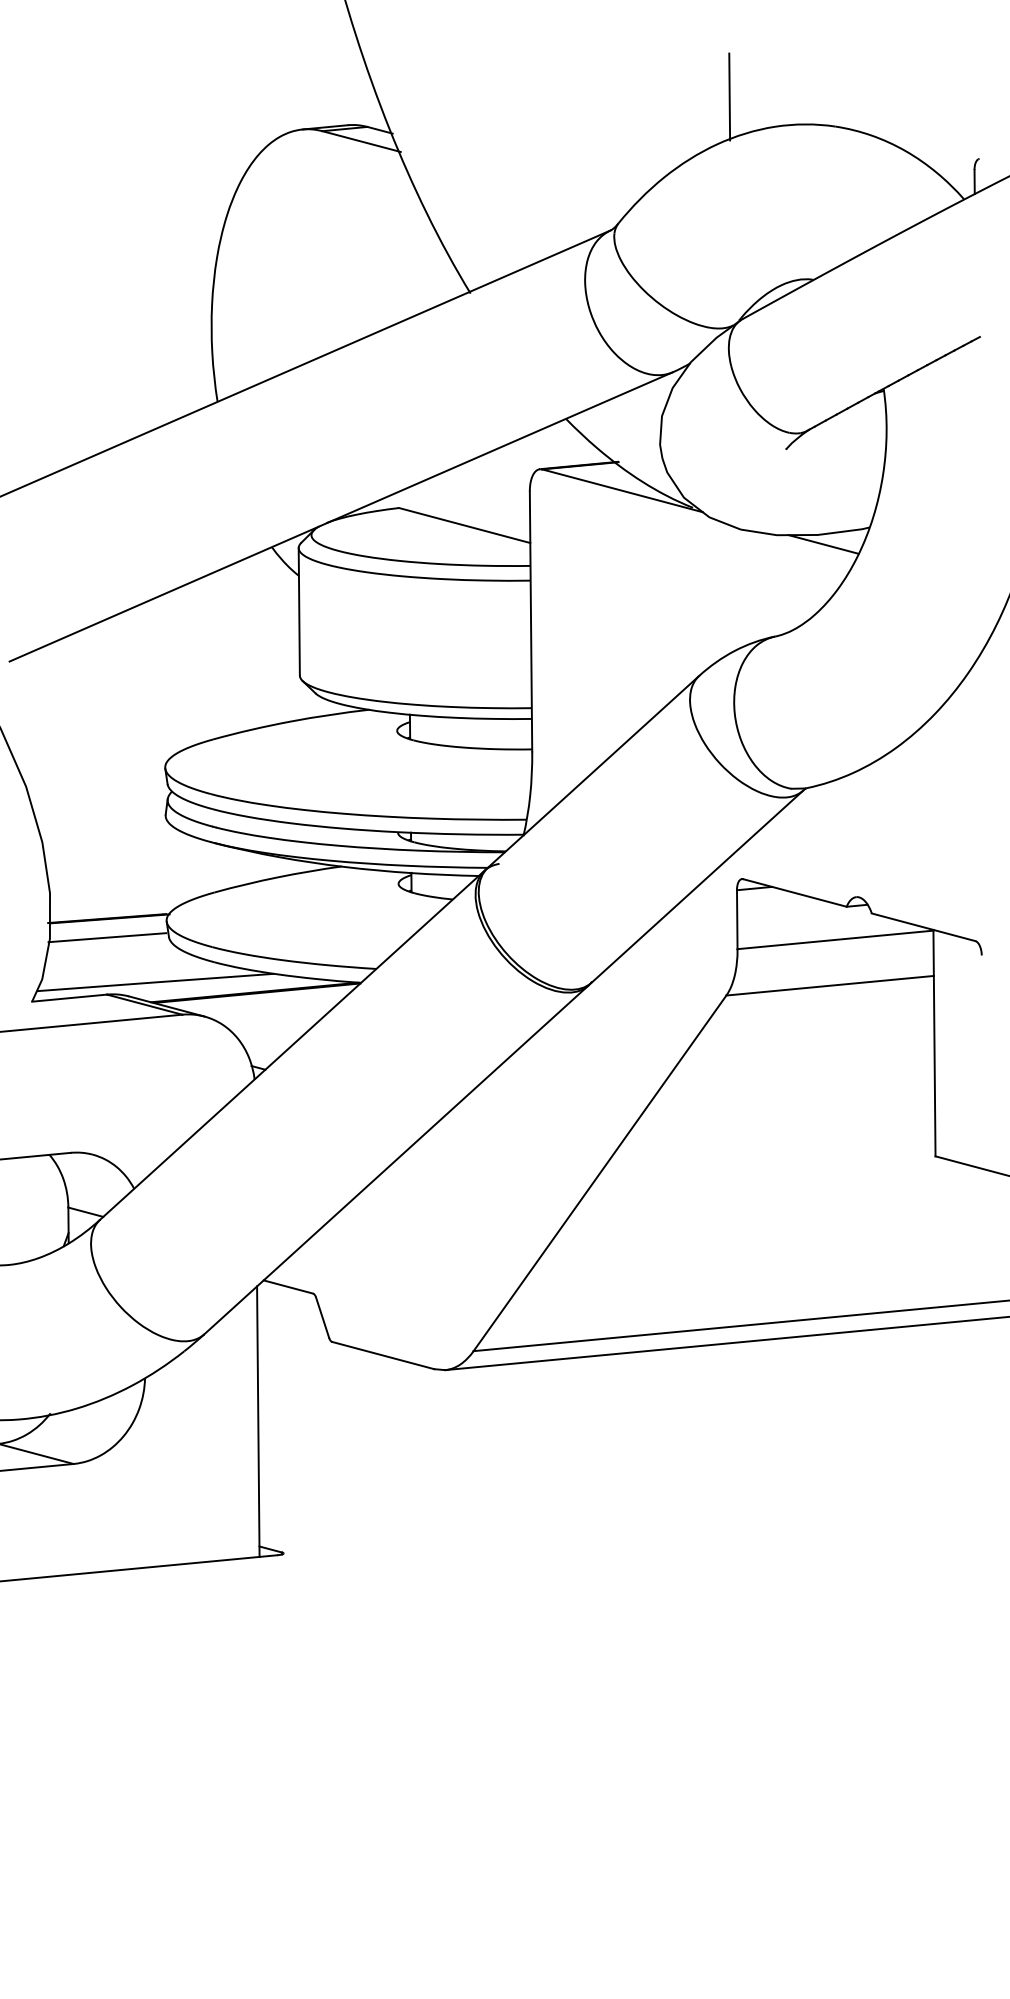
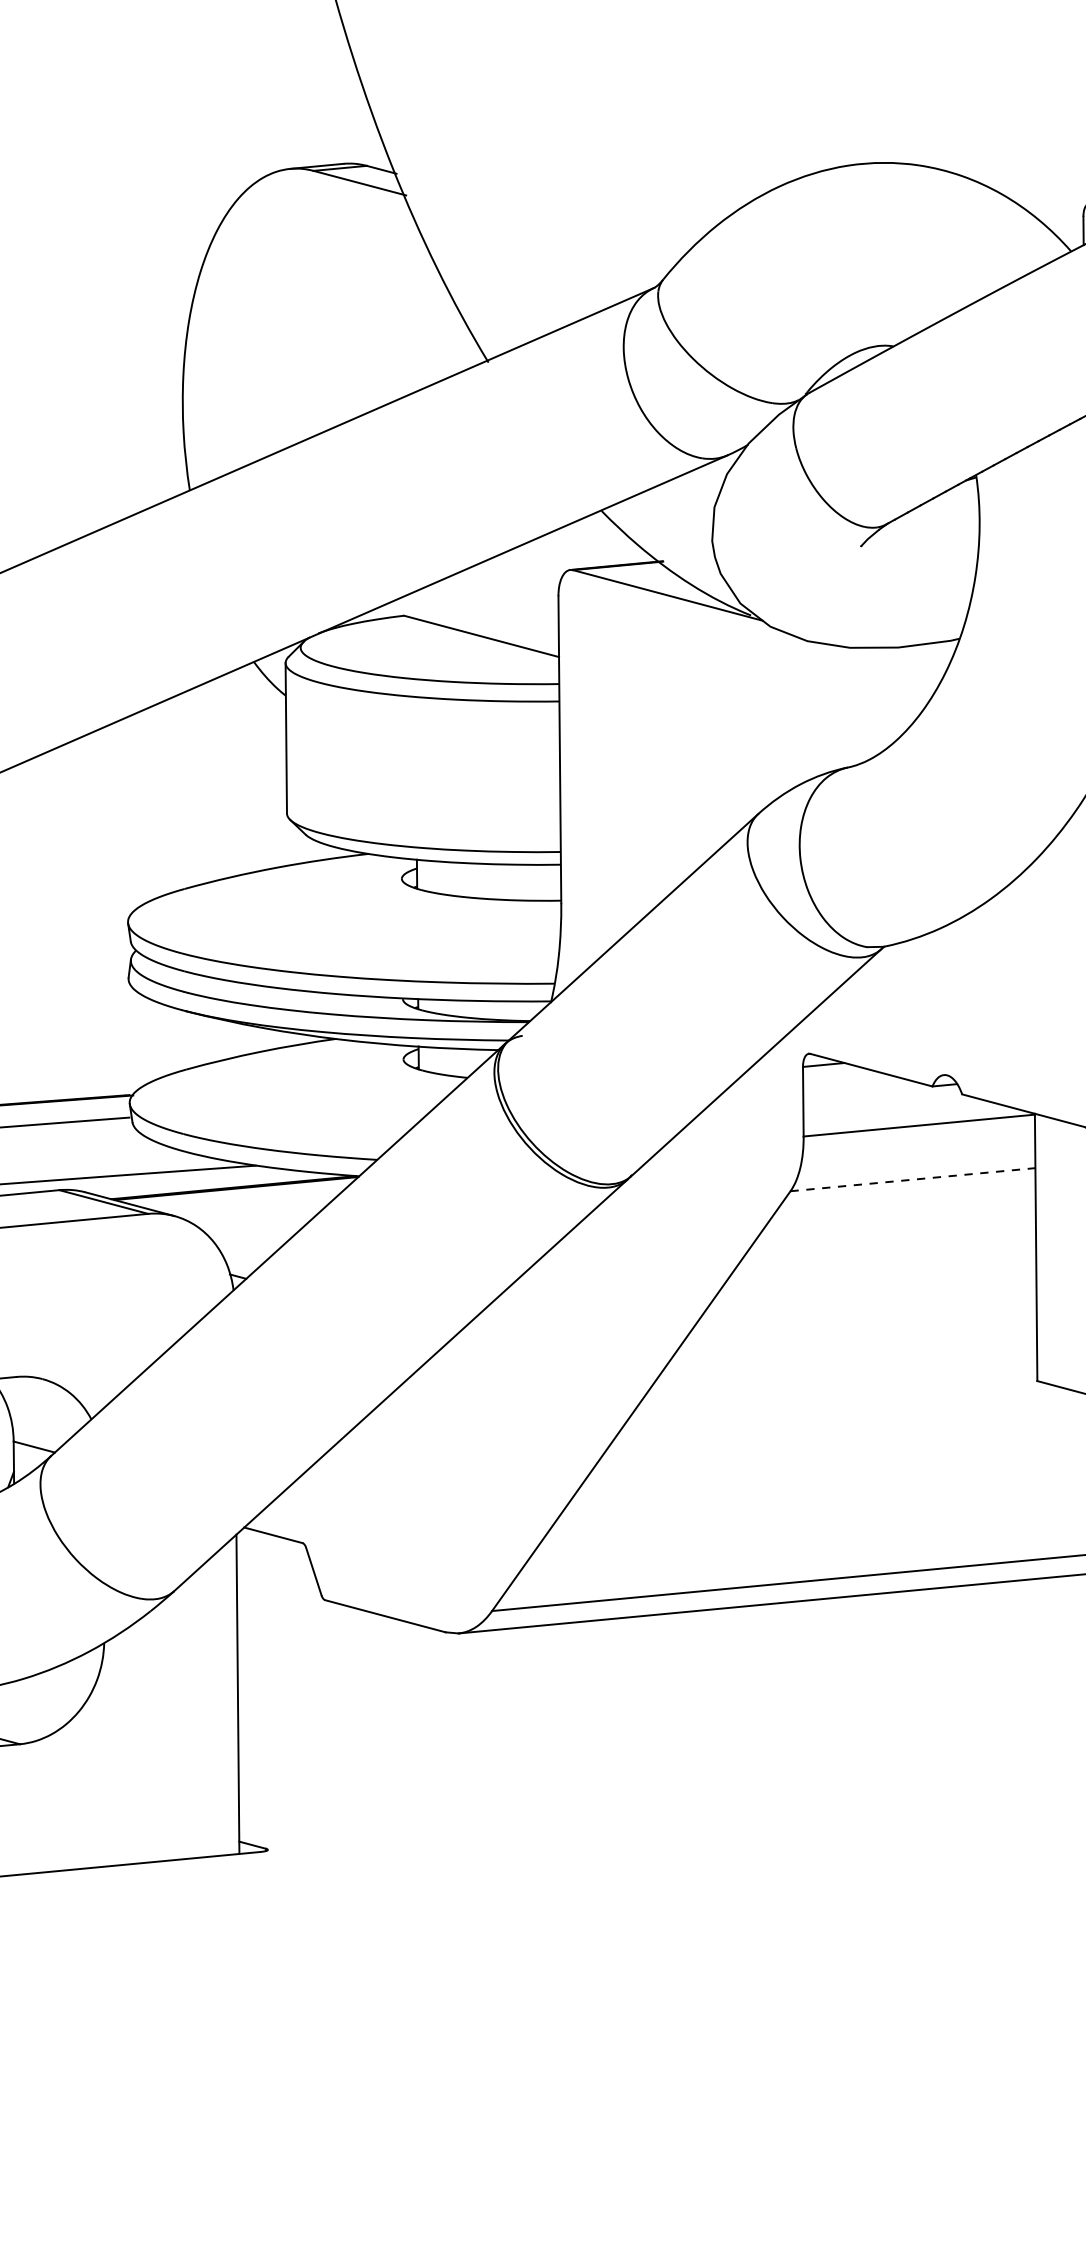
line: (729, 96) -> (794, 129), removed
line: (823, 544) -> (905, 658), removed
line: (830, 985) -> (913, 1179), solid -> dashed

